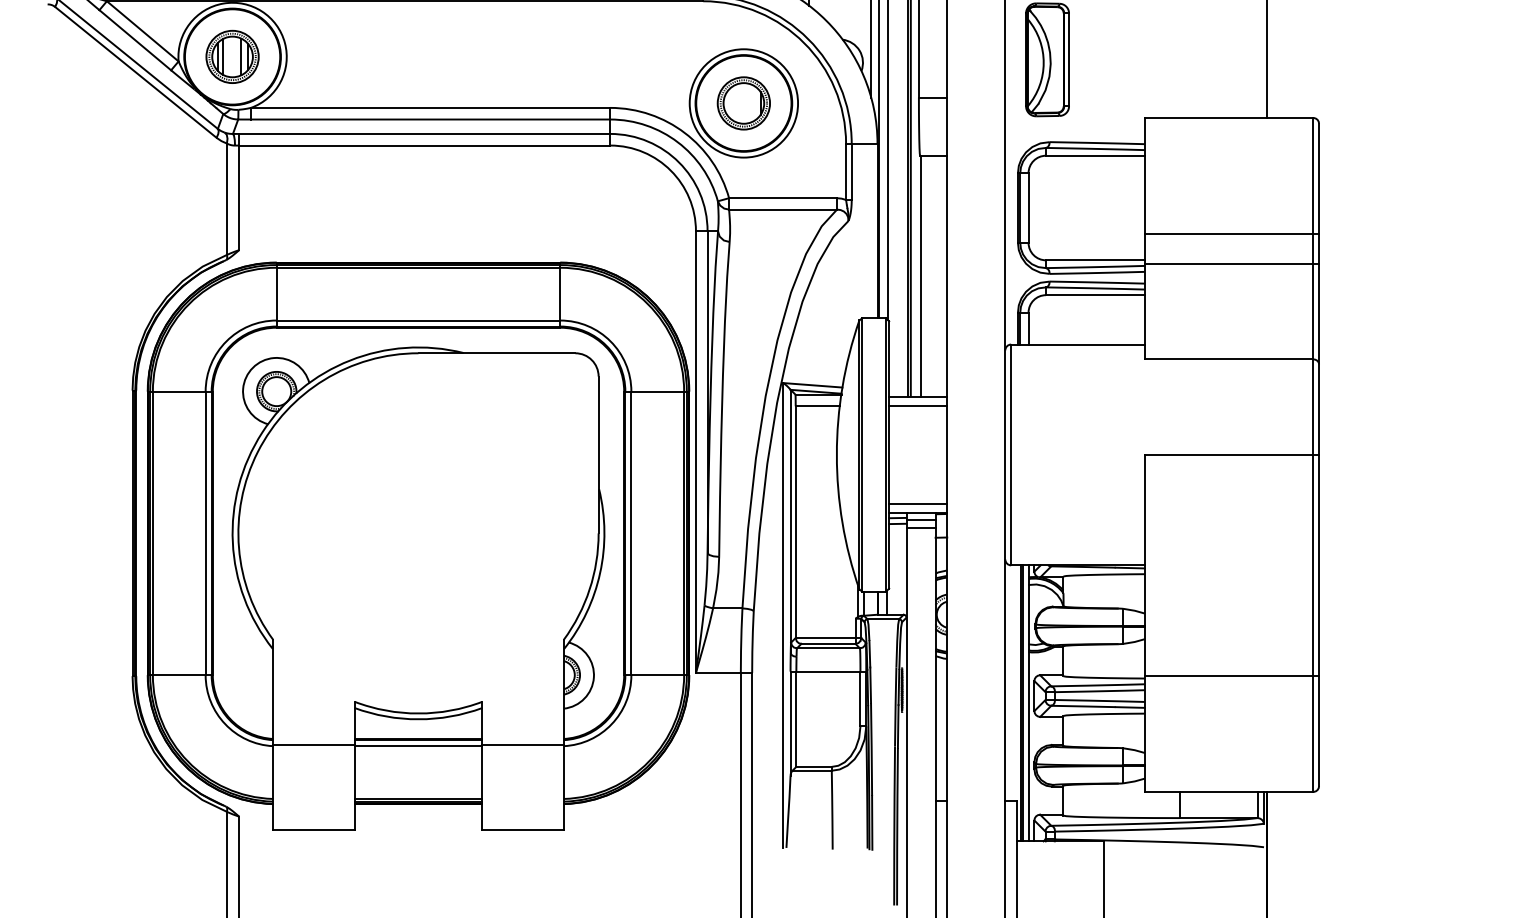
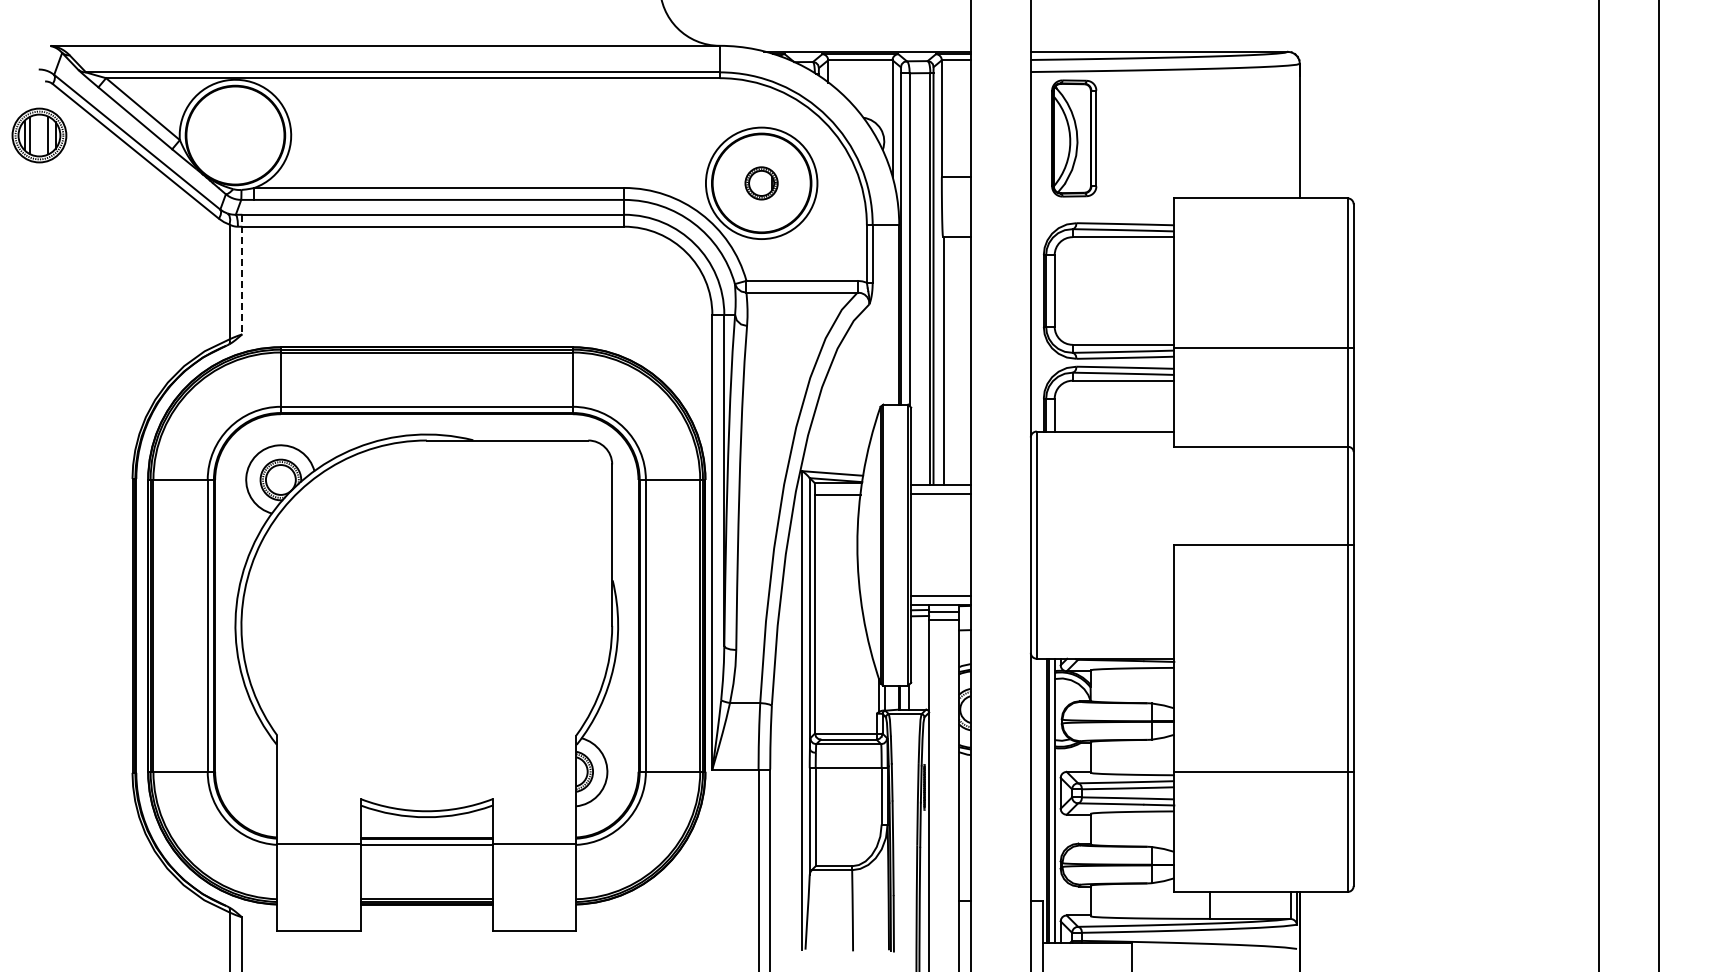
part: (232, 56) -> (39, 135), moved
part: (743, 103) -> (761, 183), size x0.6
line: (239, 191) -> (242, 274), solid -> dashed
line: (1231, 233) -> (1263, 317), removed

